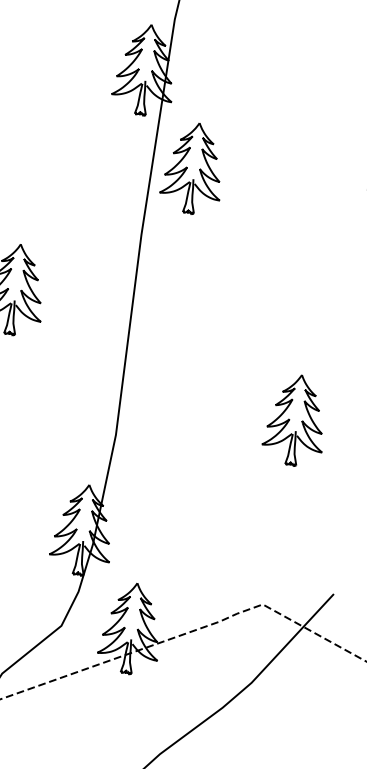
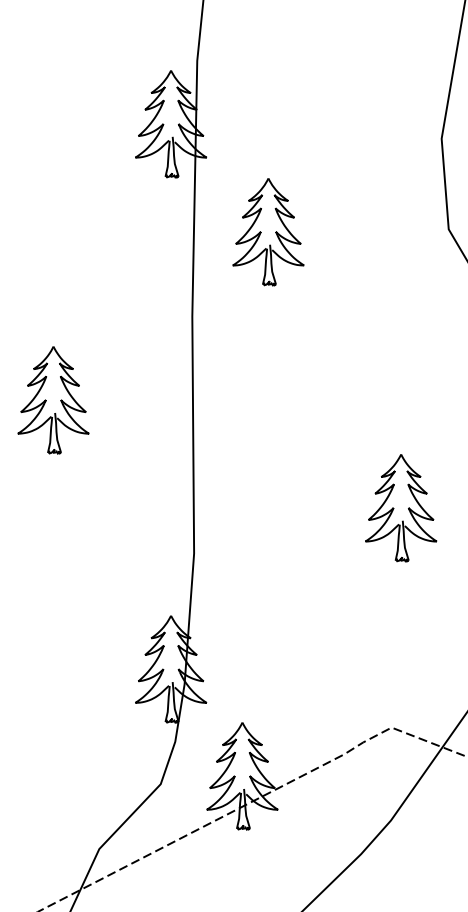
part: (193, 168) -> (268, 232), moved

